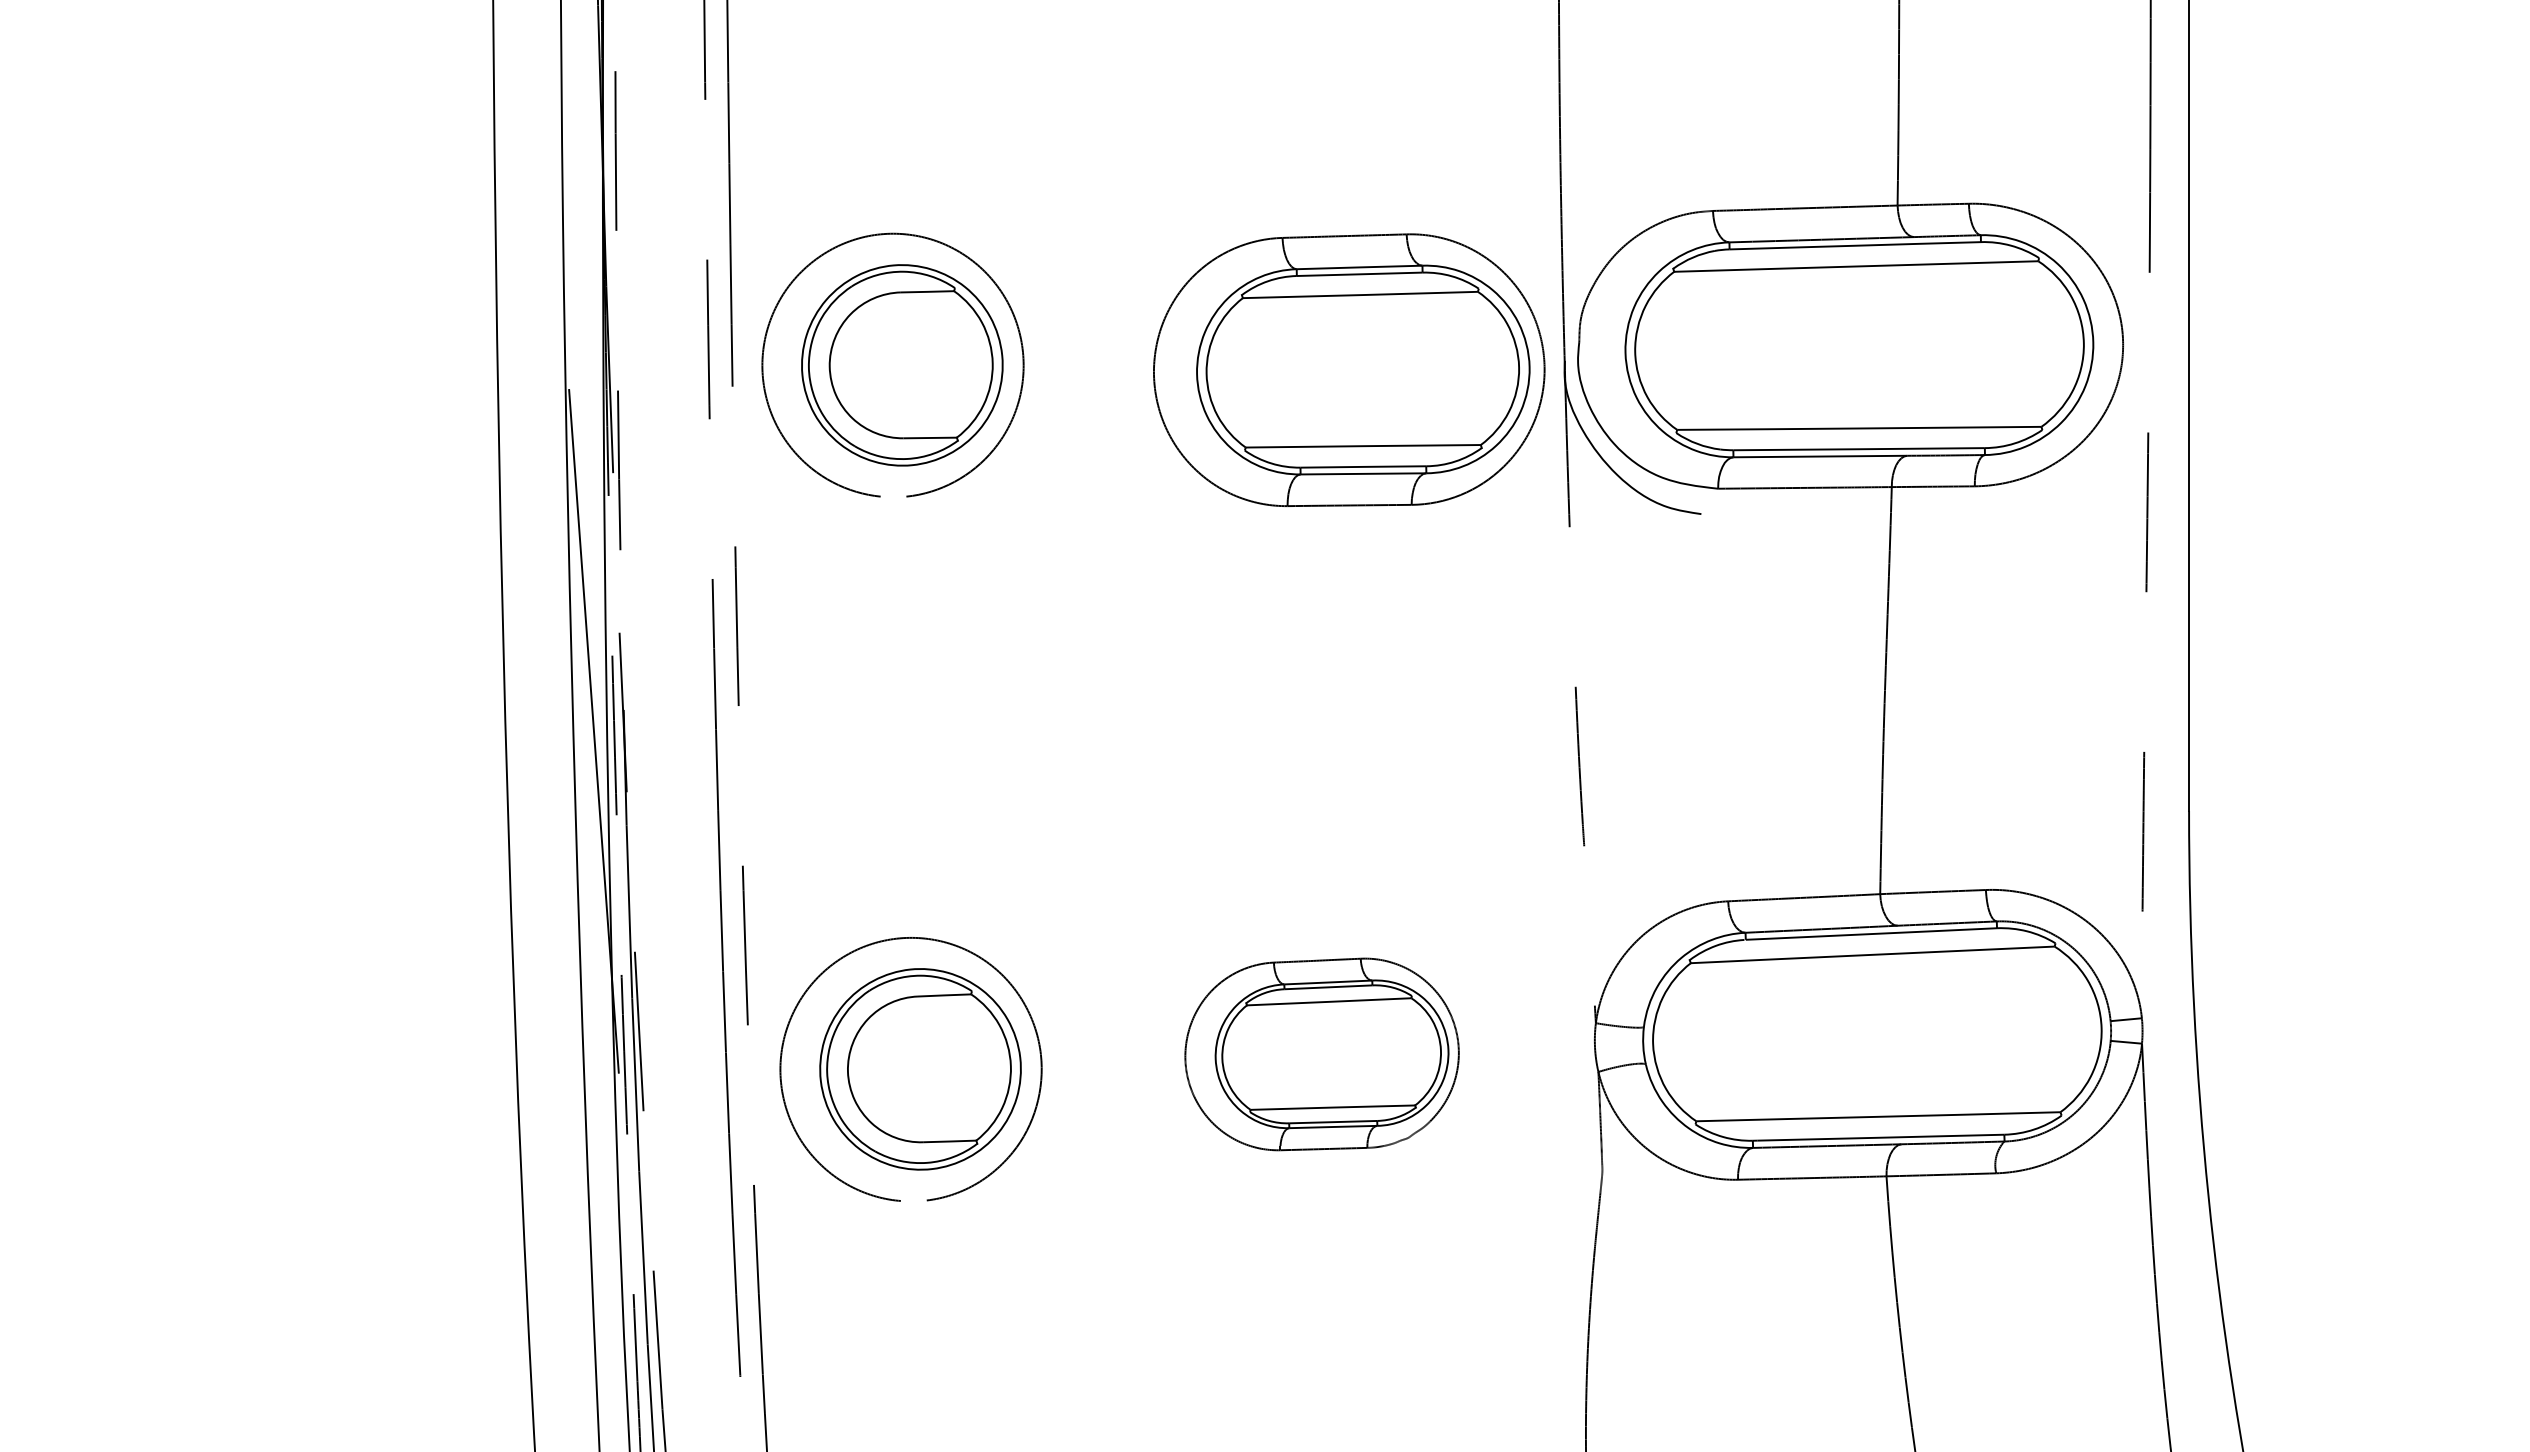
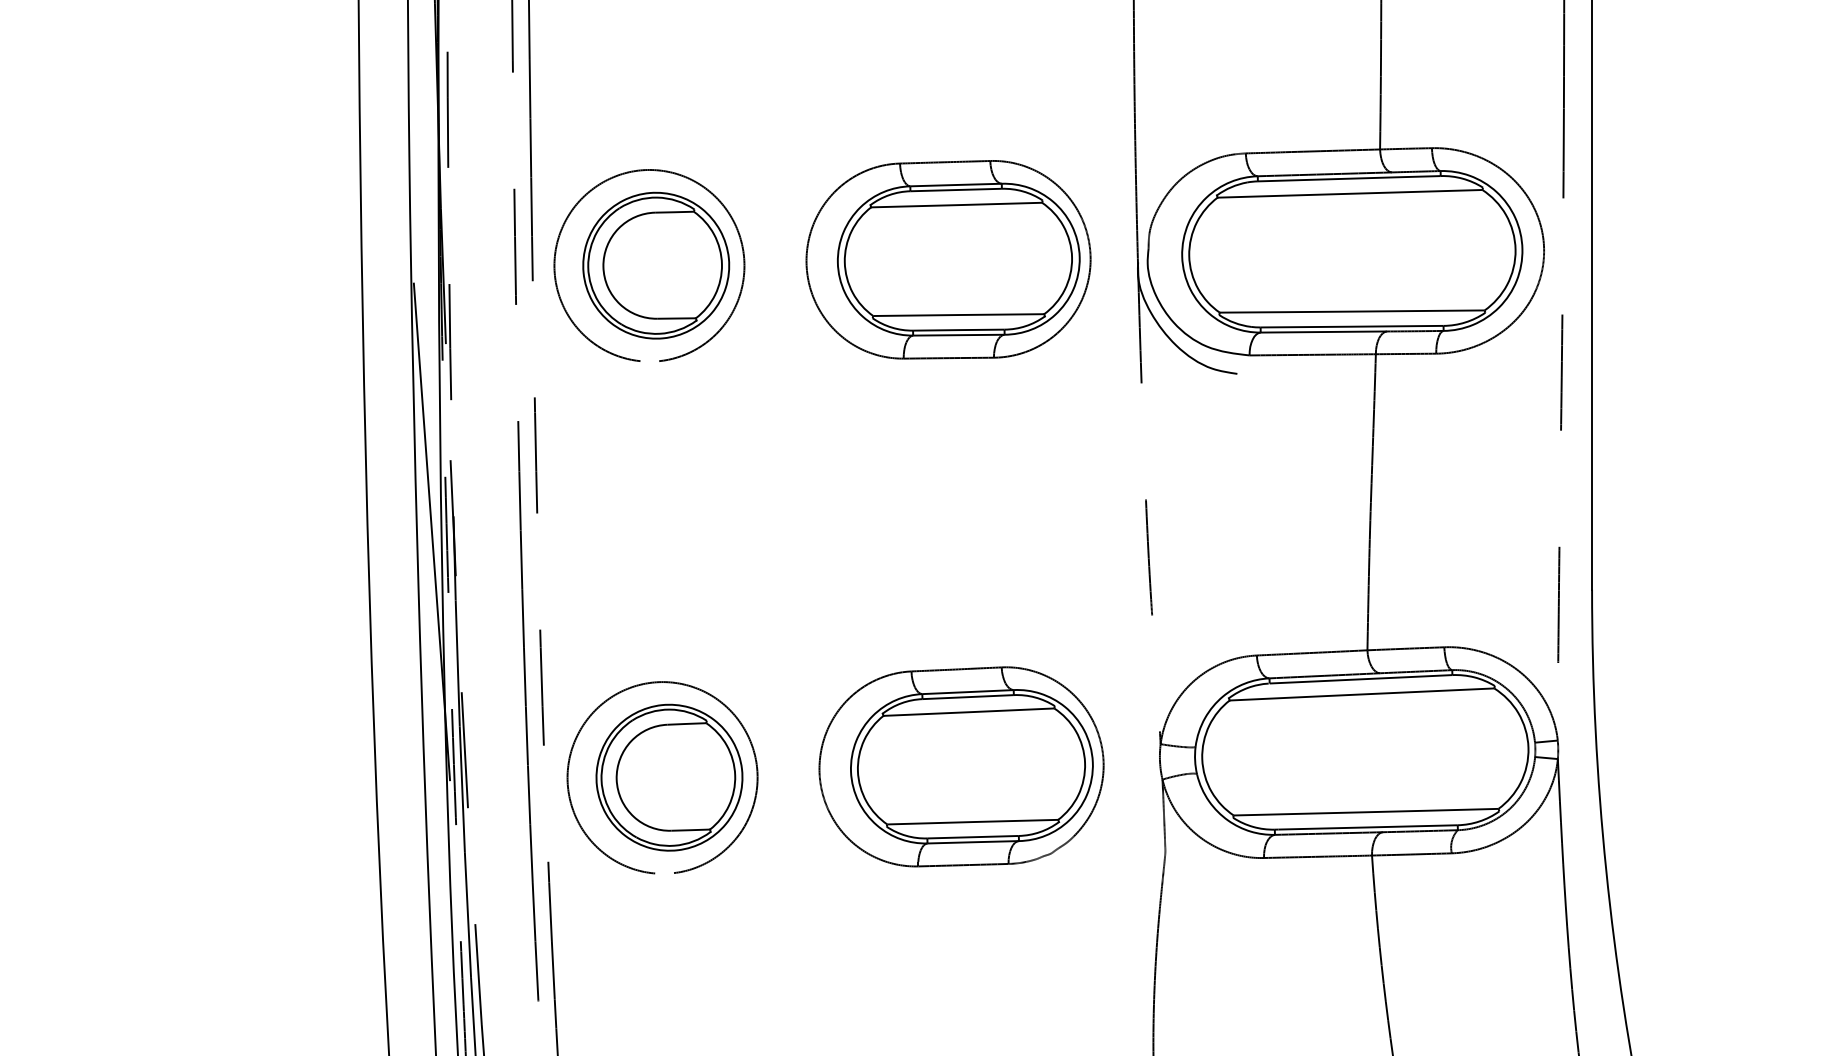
part: (1349, 369) -> (948, 259), moved
part: (1321, 1054) -> (961, 766), size x1.43

